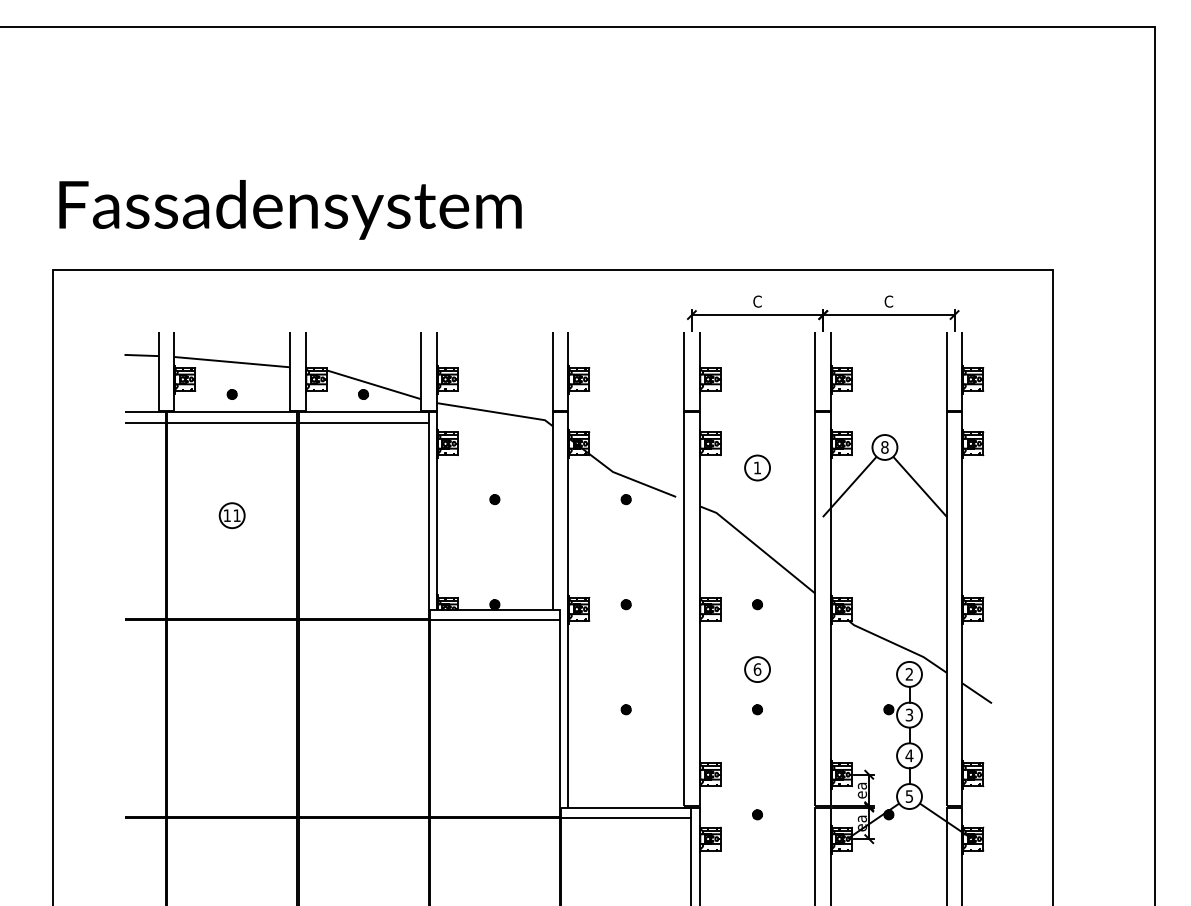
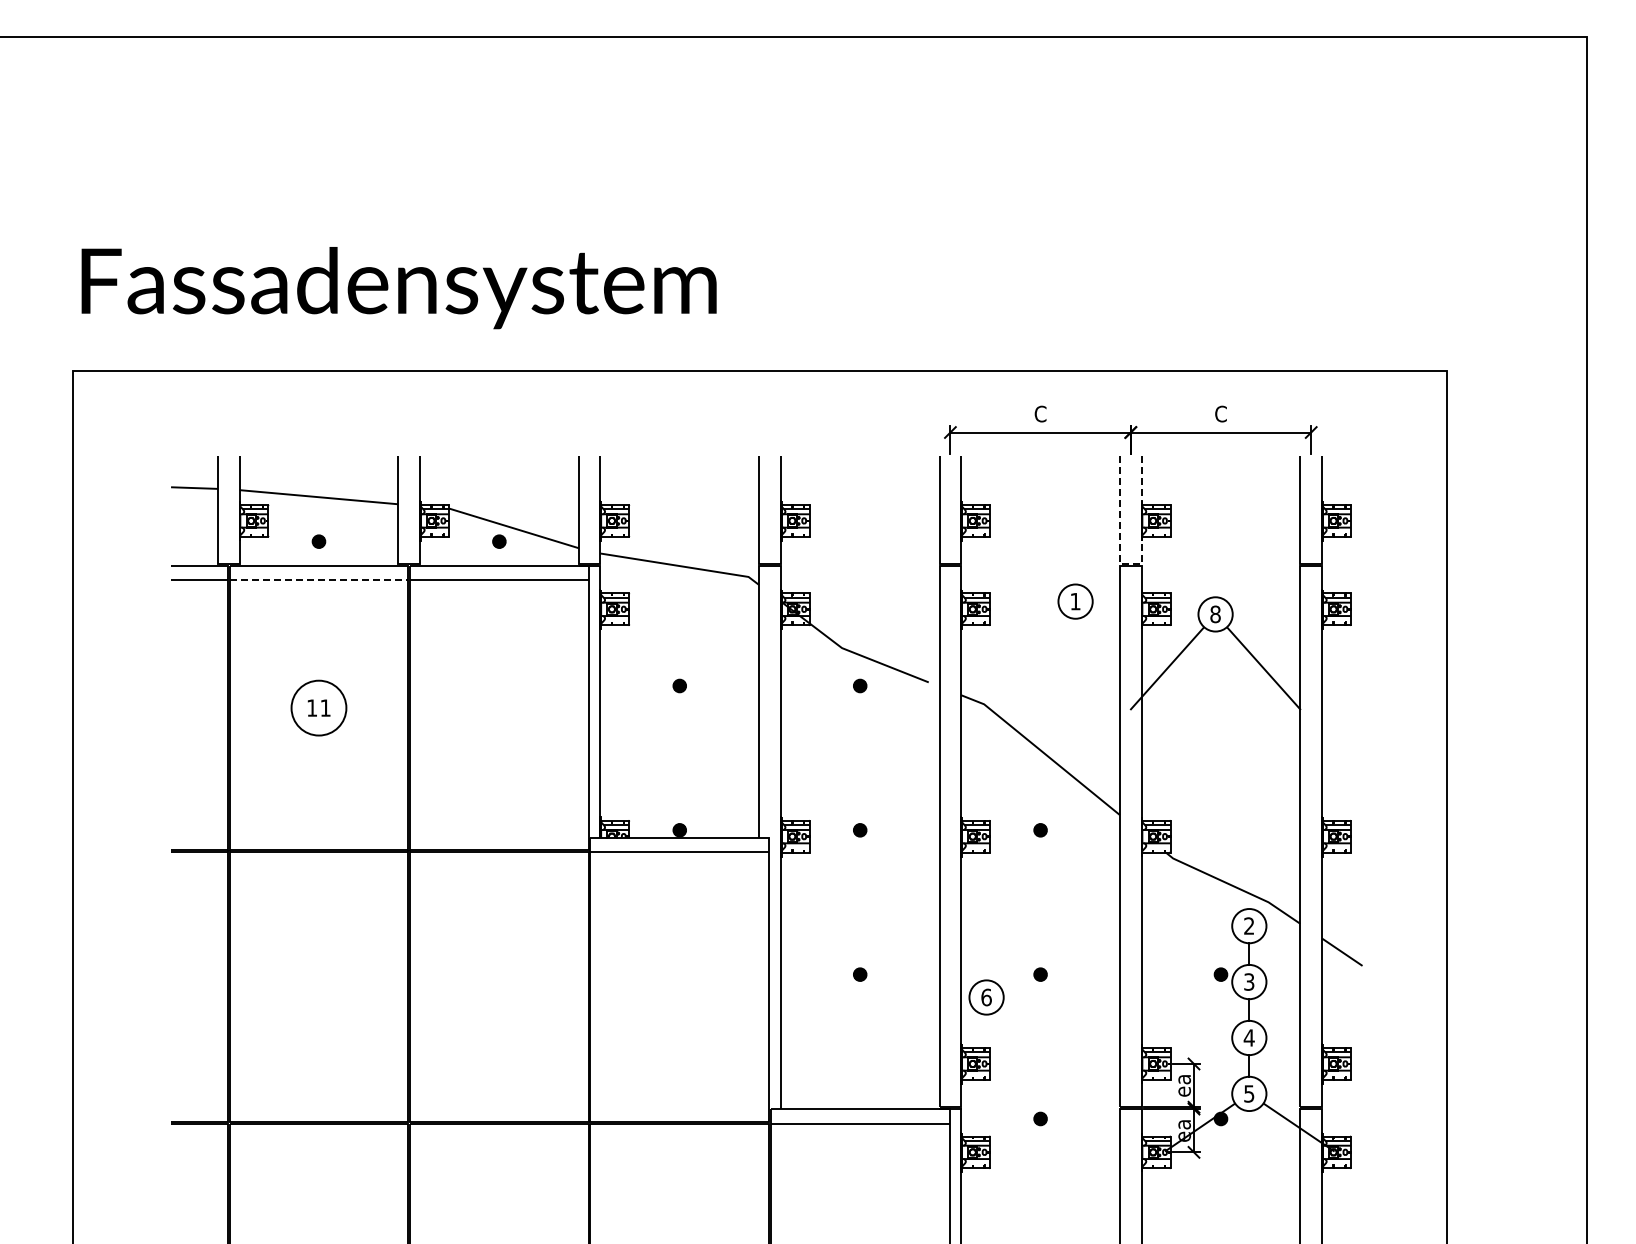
line: (823, 411) -> (1130, 564), solid -> dashed
line: (232, 422) -> (319, 580), solid -> dashed
part: (757, 467) -> (1075, 601), moved
circle: (231, 515) -> (318, 707), size x1.6
part: (757, 669) -> (986, 997), moved

